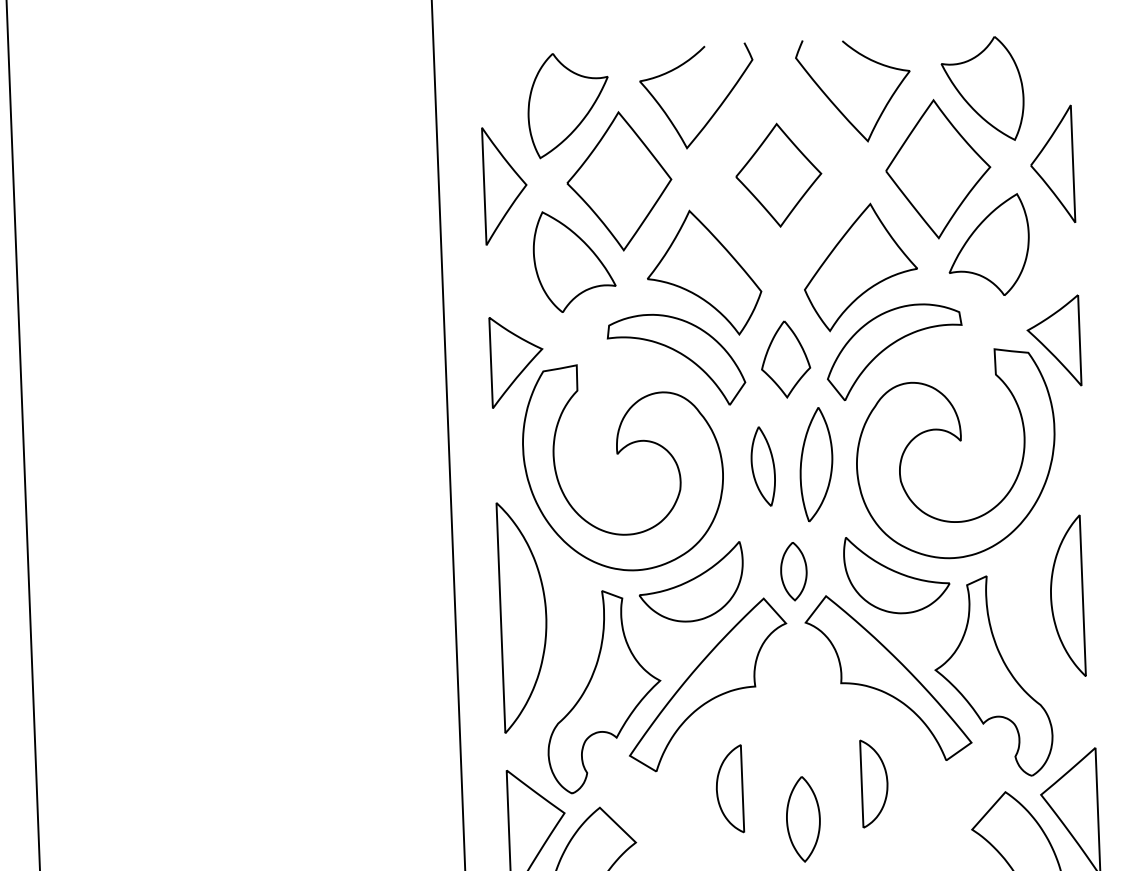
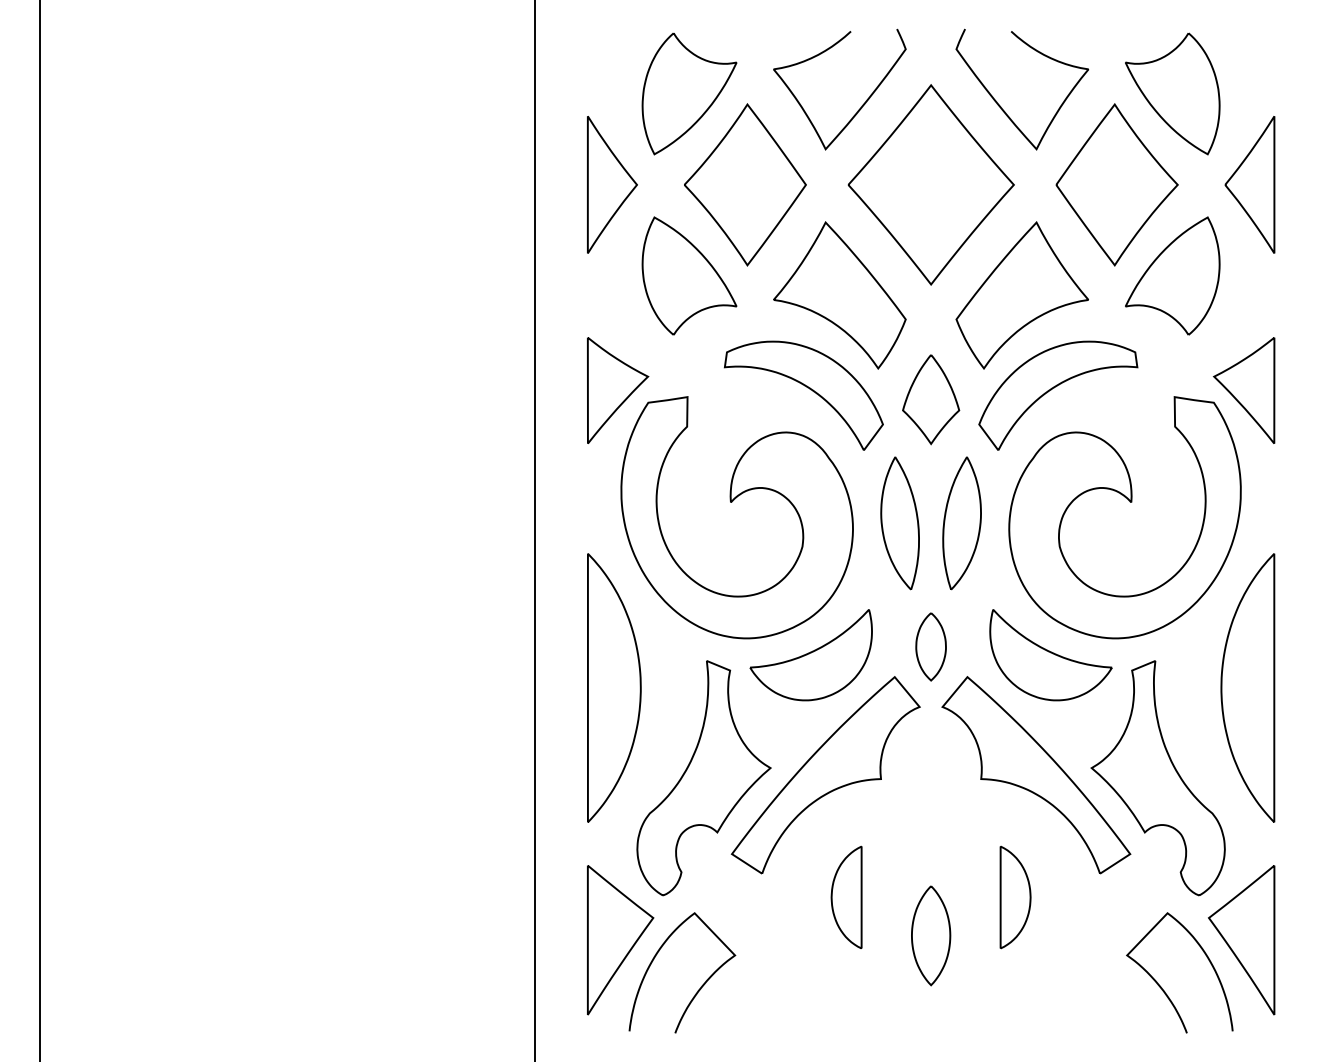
part: (778, 174) -> (930, 184), size x1.67
part: (762, 466) -> (899, 523), size x1.43
part: (1066, 595) -> (1247, 687), size x1.43

